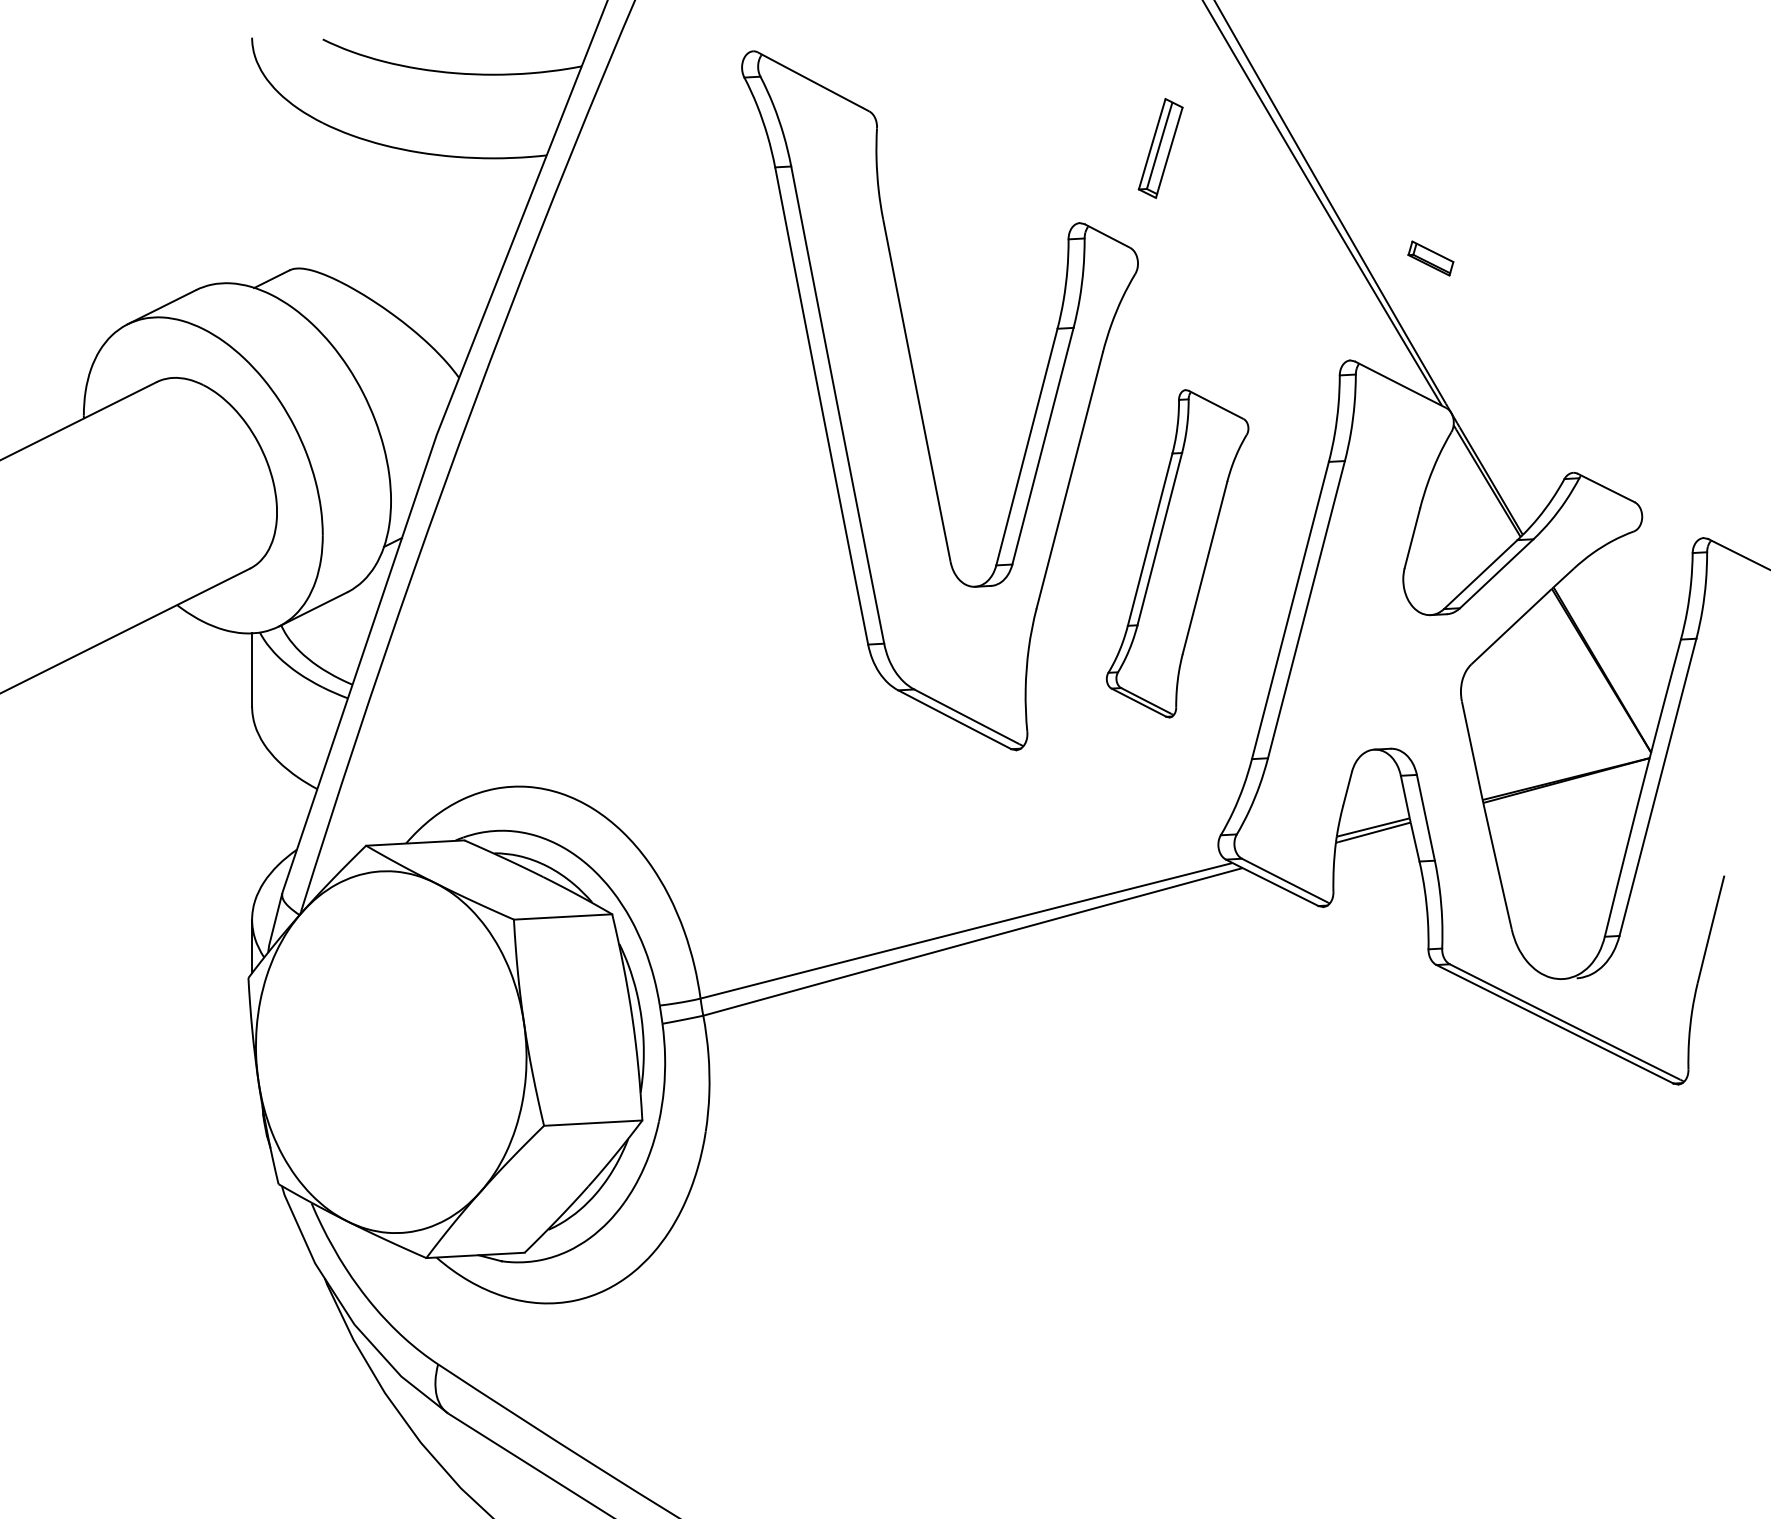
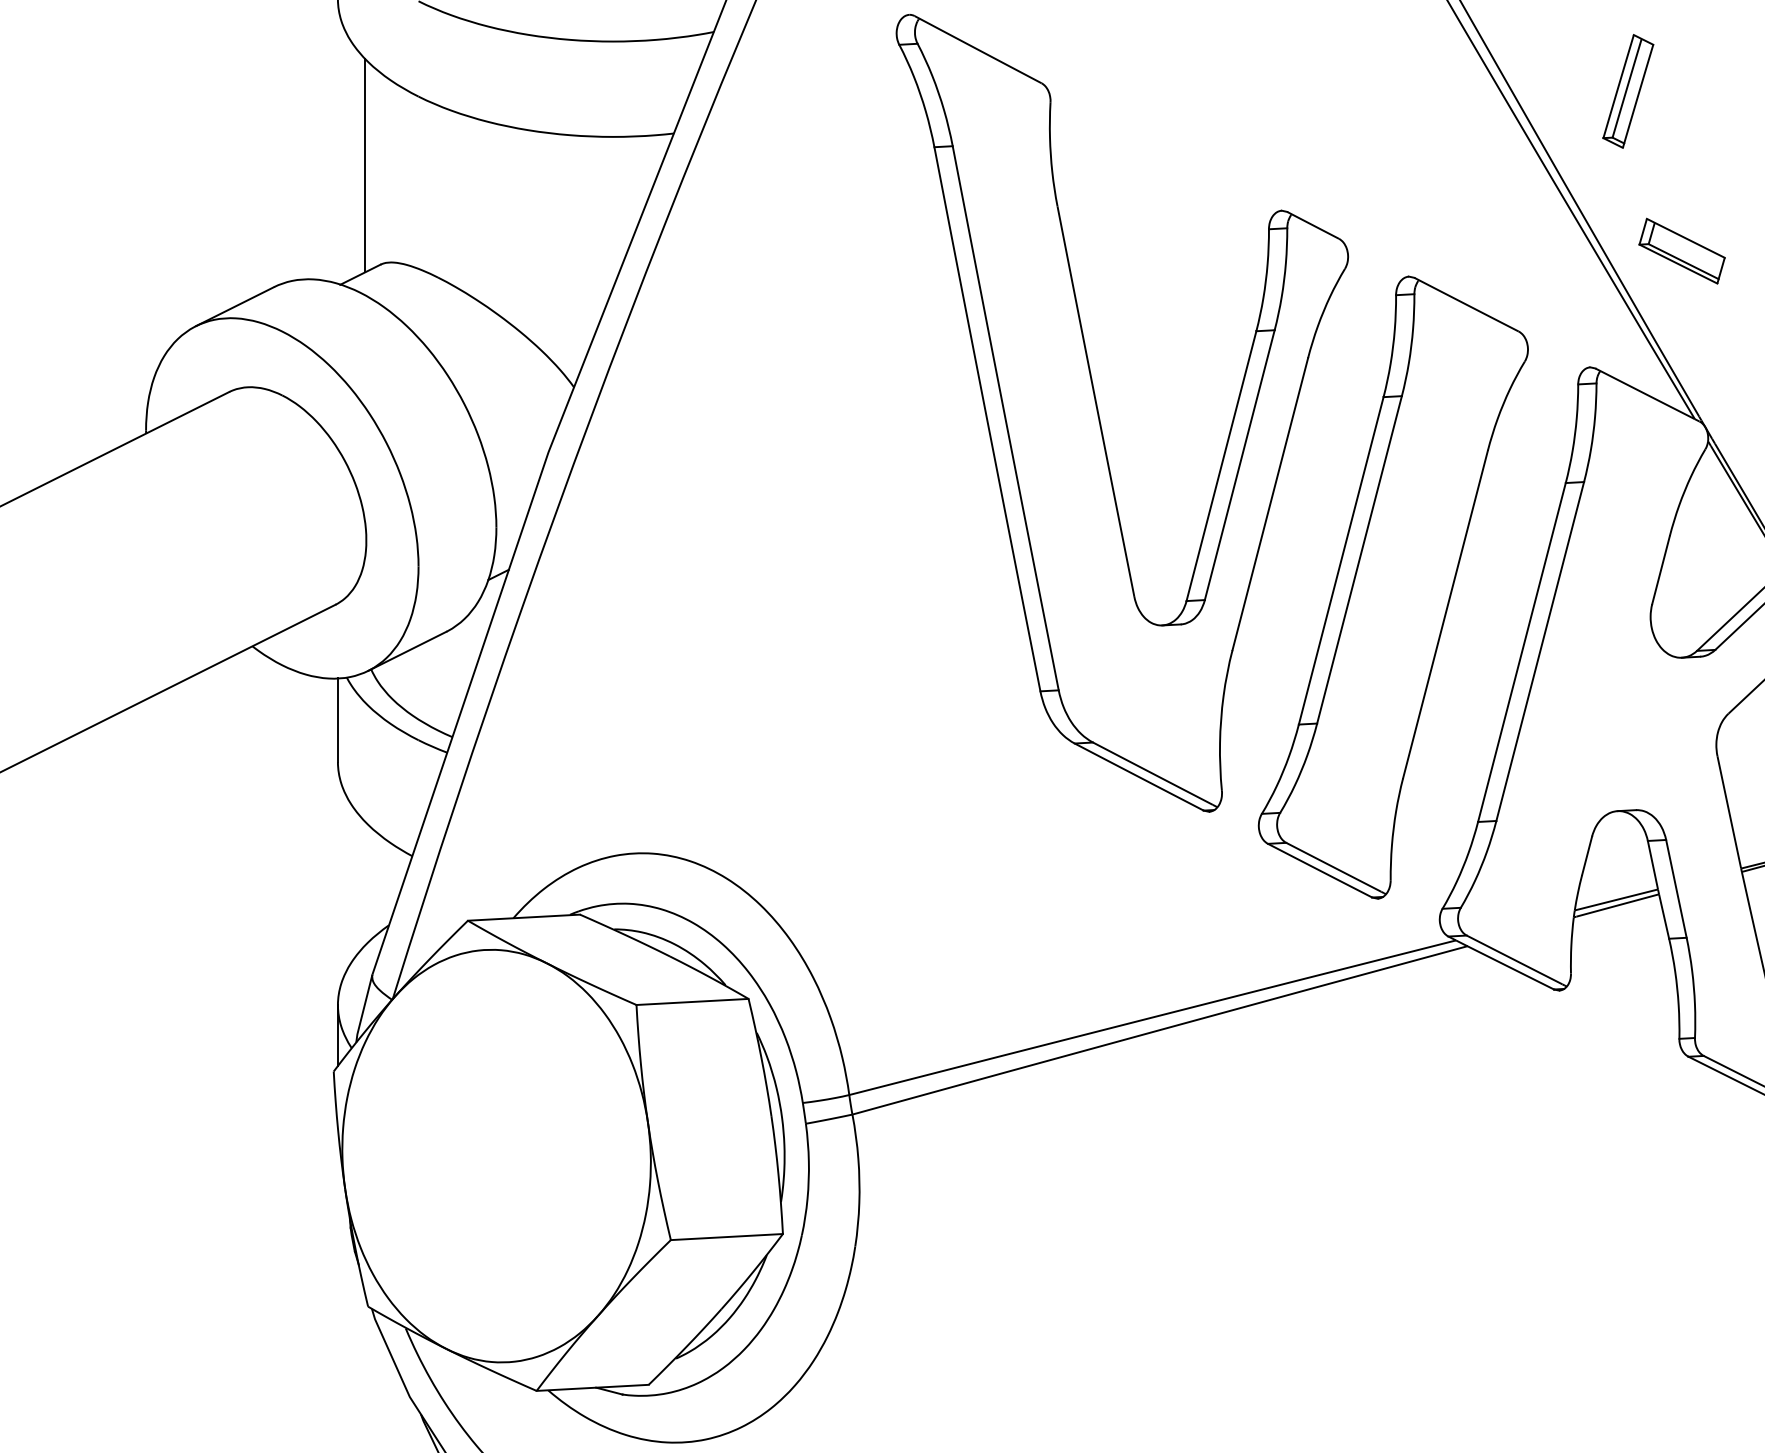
part: (1160, 148) -> (1628, 91), moved
line: (276, 183) -> (365, 165), added
part: (1430, 258) -> (1681, 251), size x1.67
part: (1177, 553) -> (1393, 587), size x1.67

